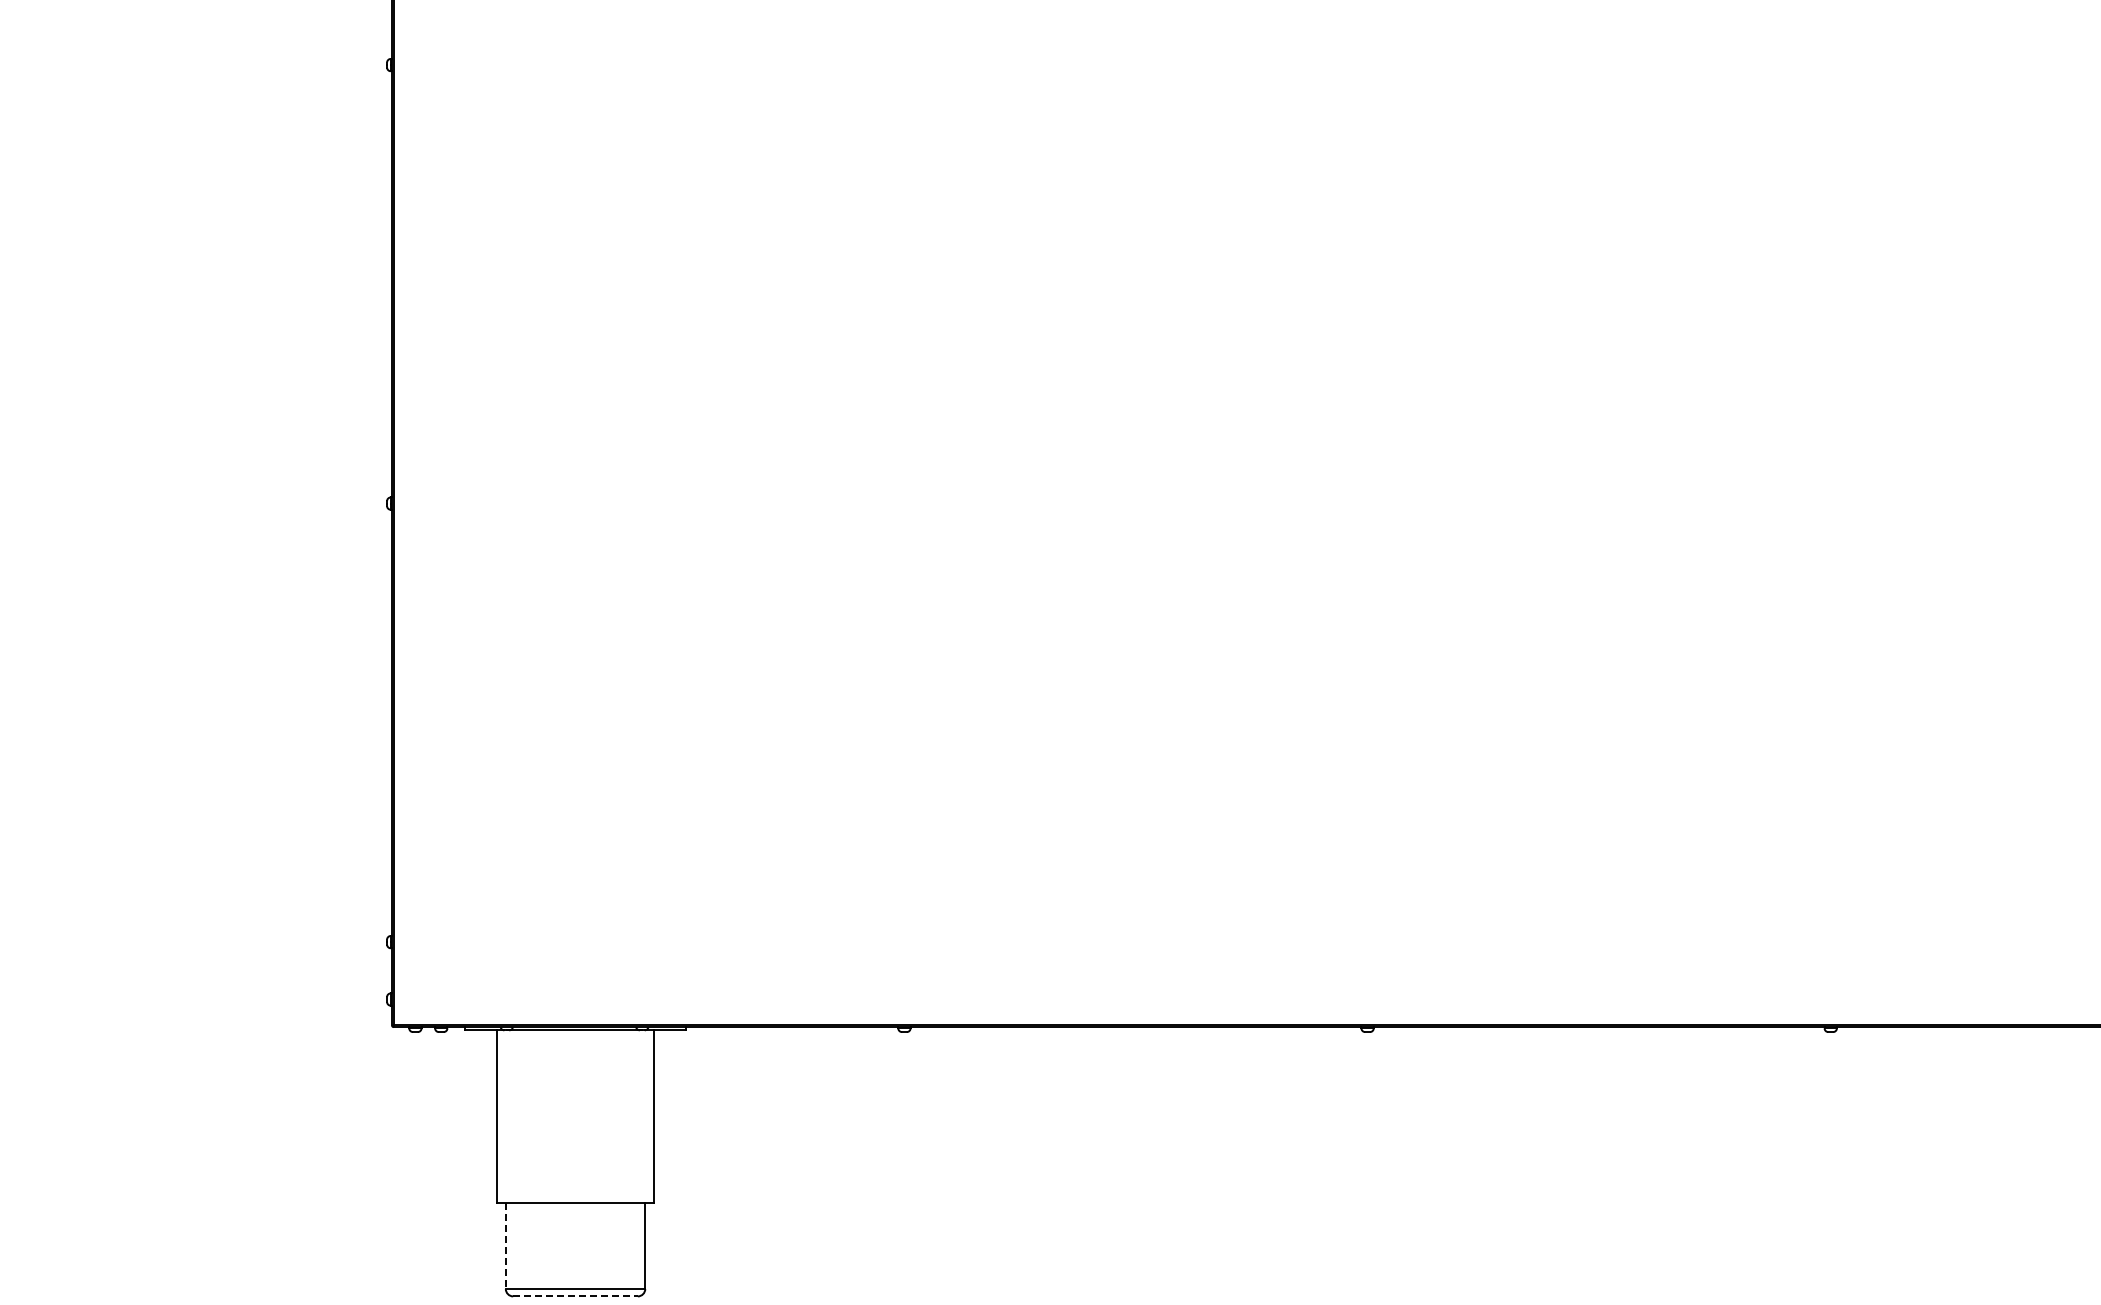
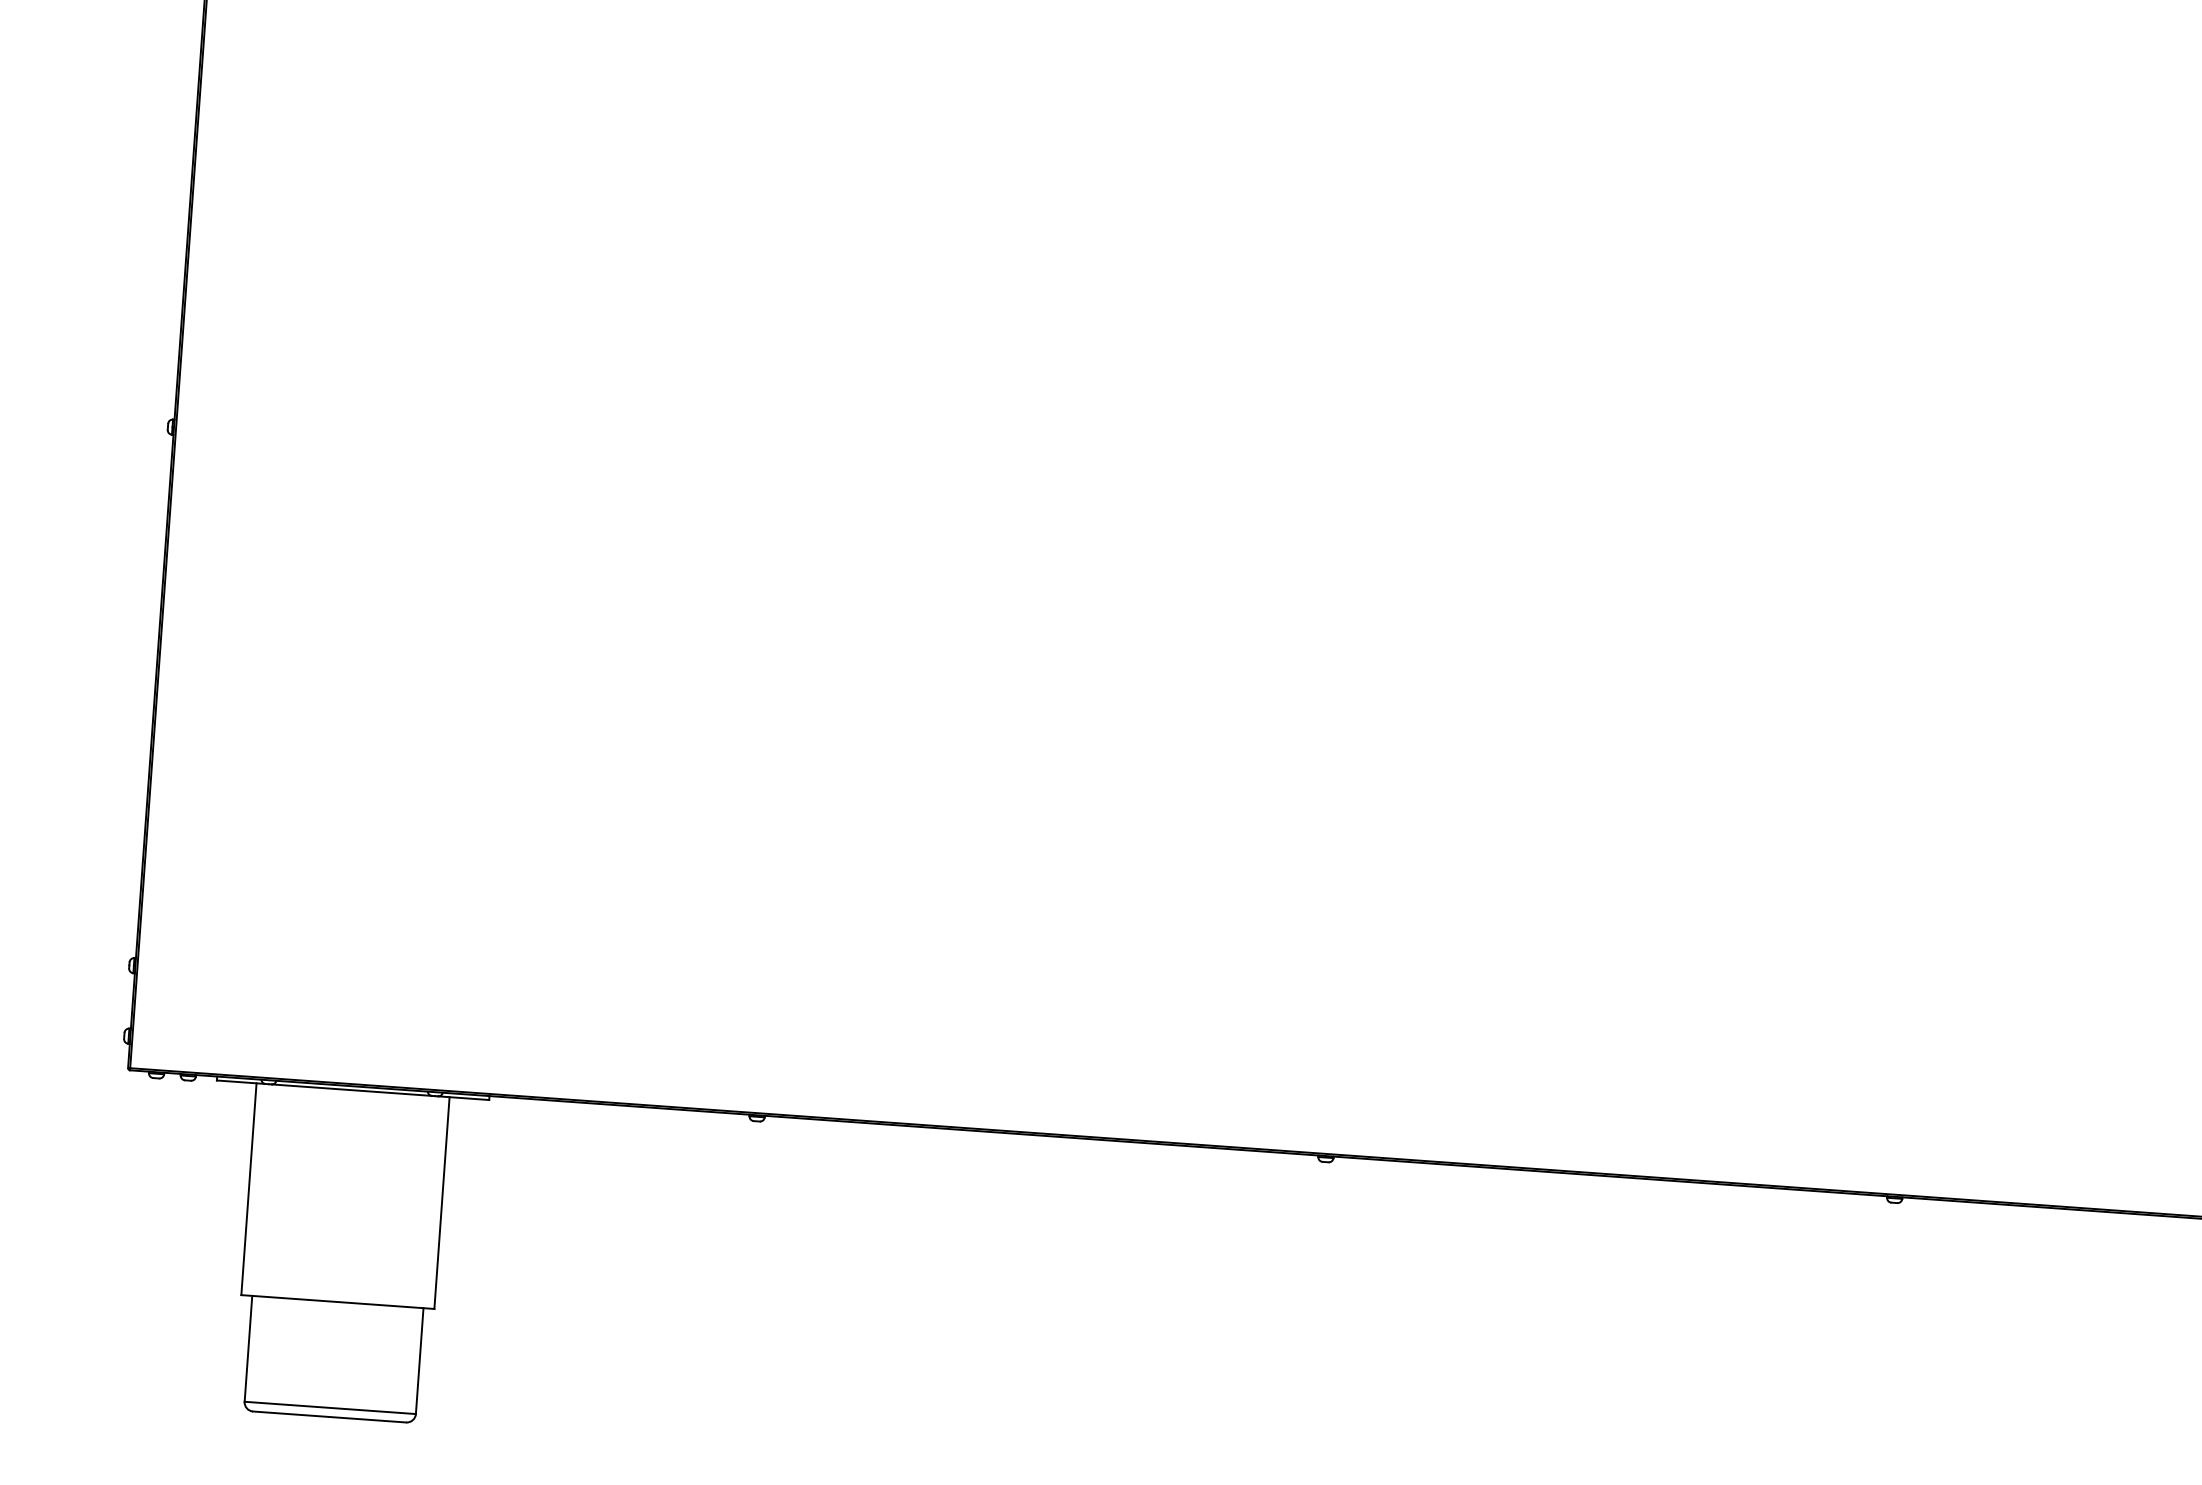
line: (505, 1246) -> (248, 1349), dashed -> solid
line: (576, 1296) -> (330, 1417), dashed -> solid

